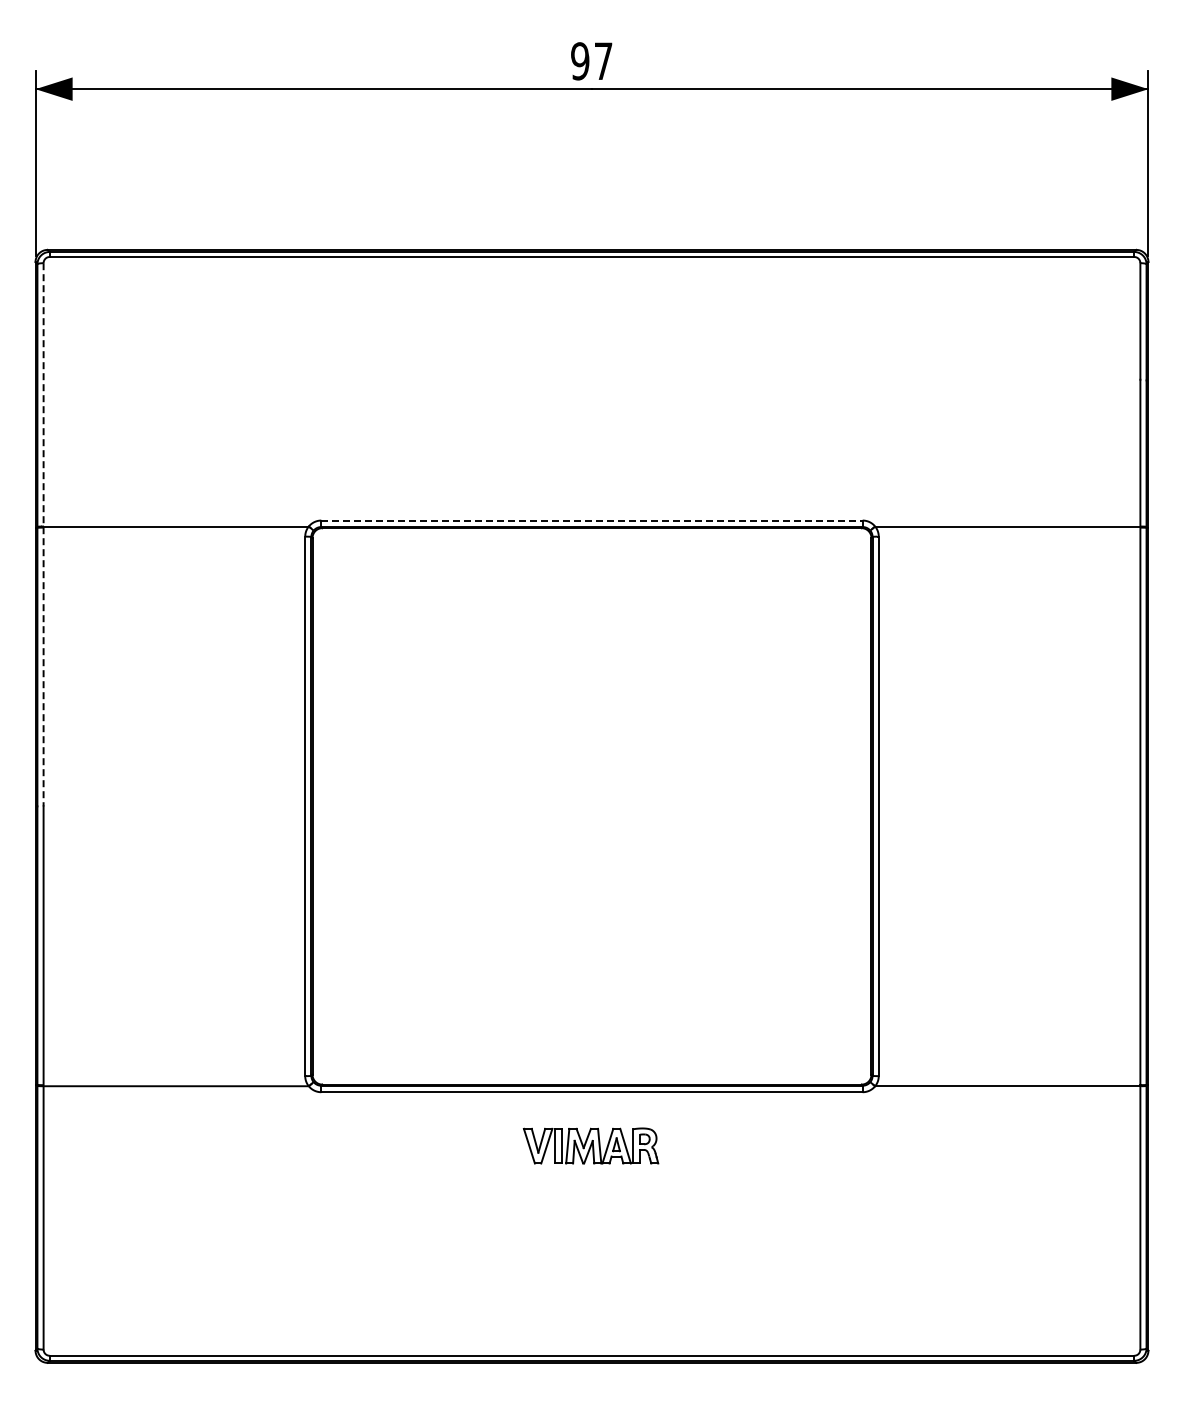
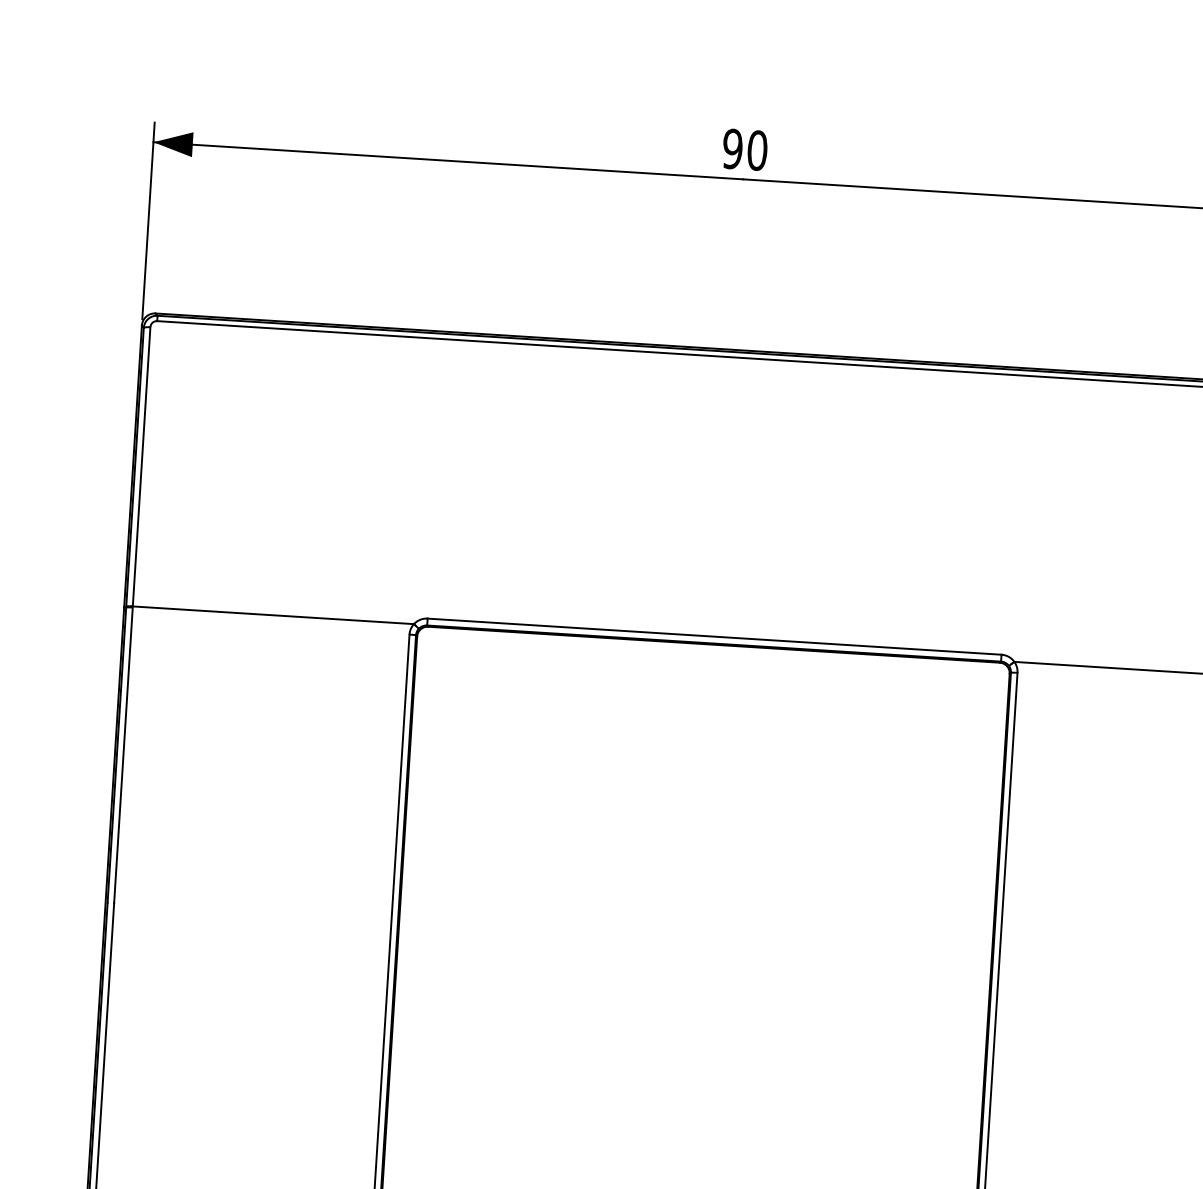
text: (603, 61) -> (757, 150), 97 -> 90
line: (592, 520) -> (715, 636), dashed -> solid
line: (43, 534) -> (132, 614), dashed -> solid

